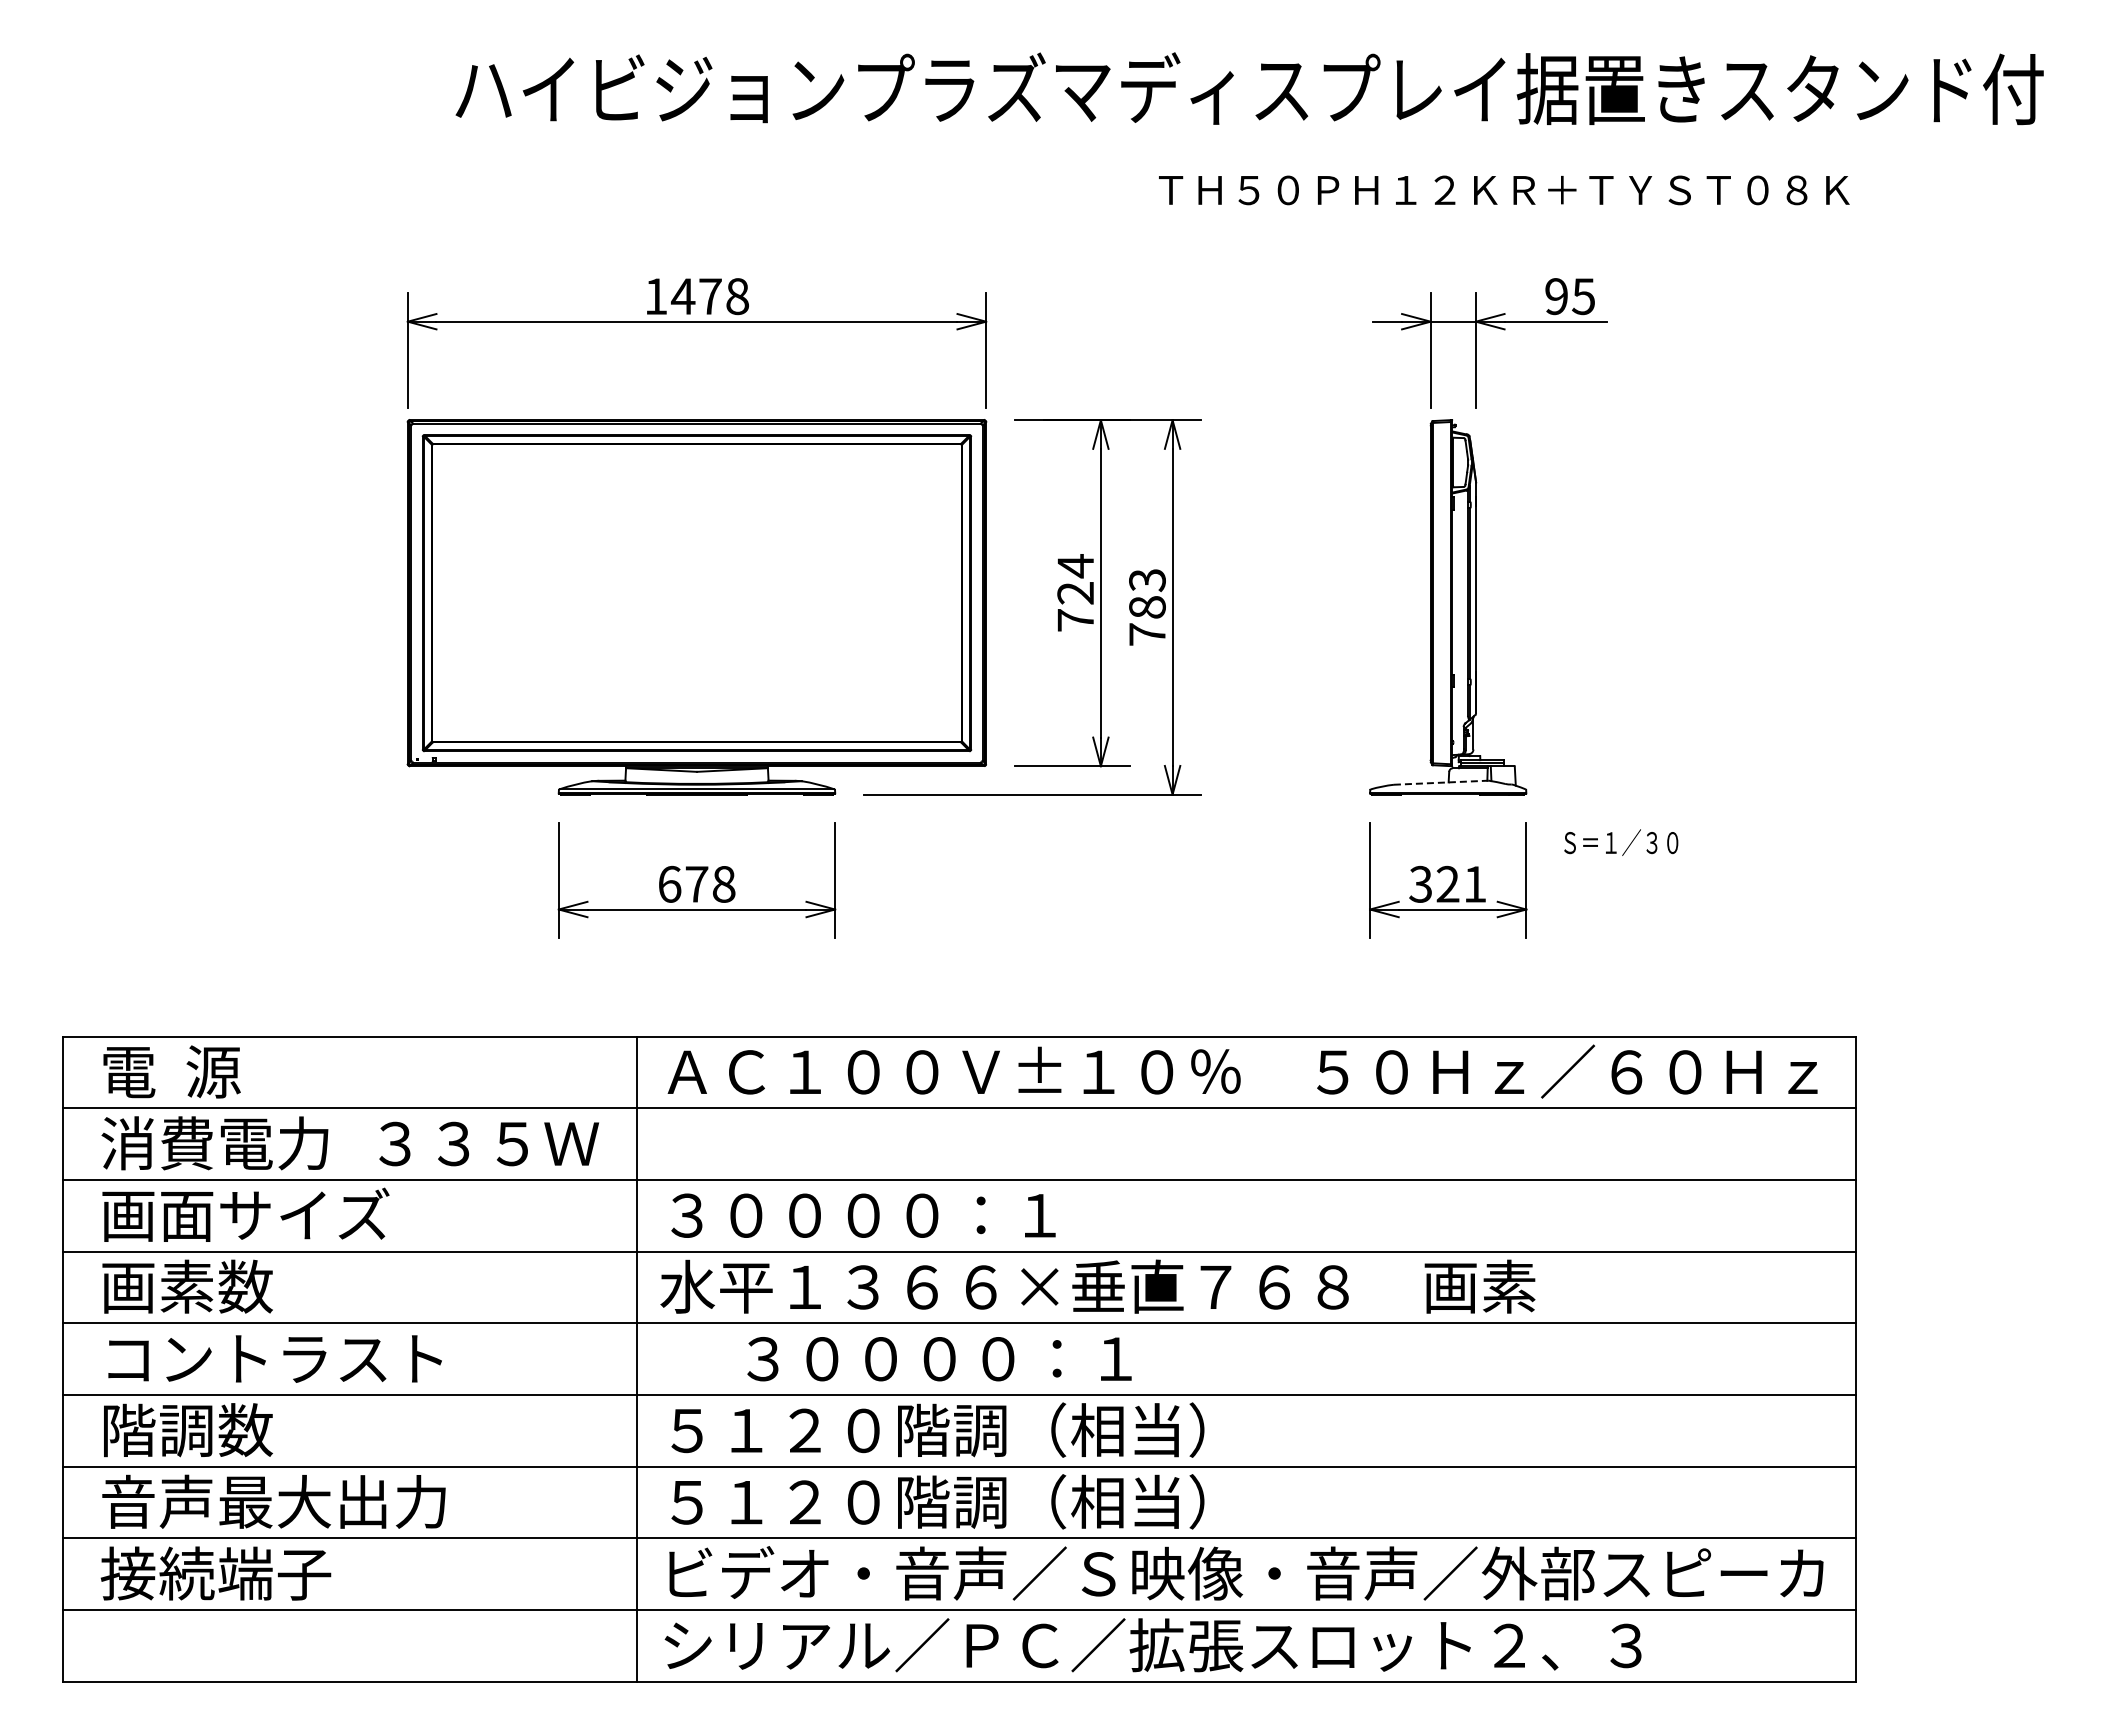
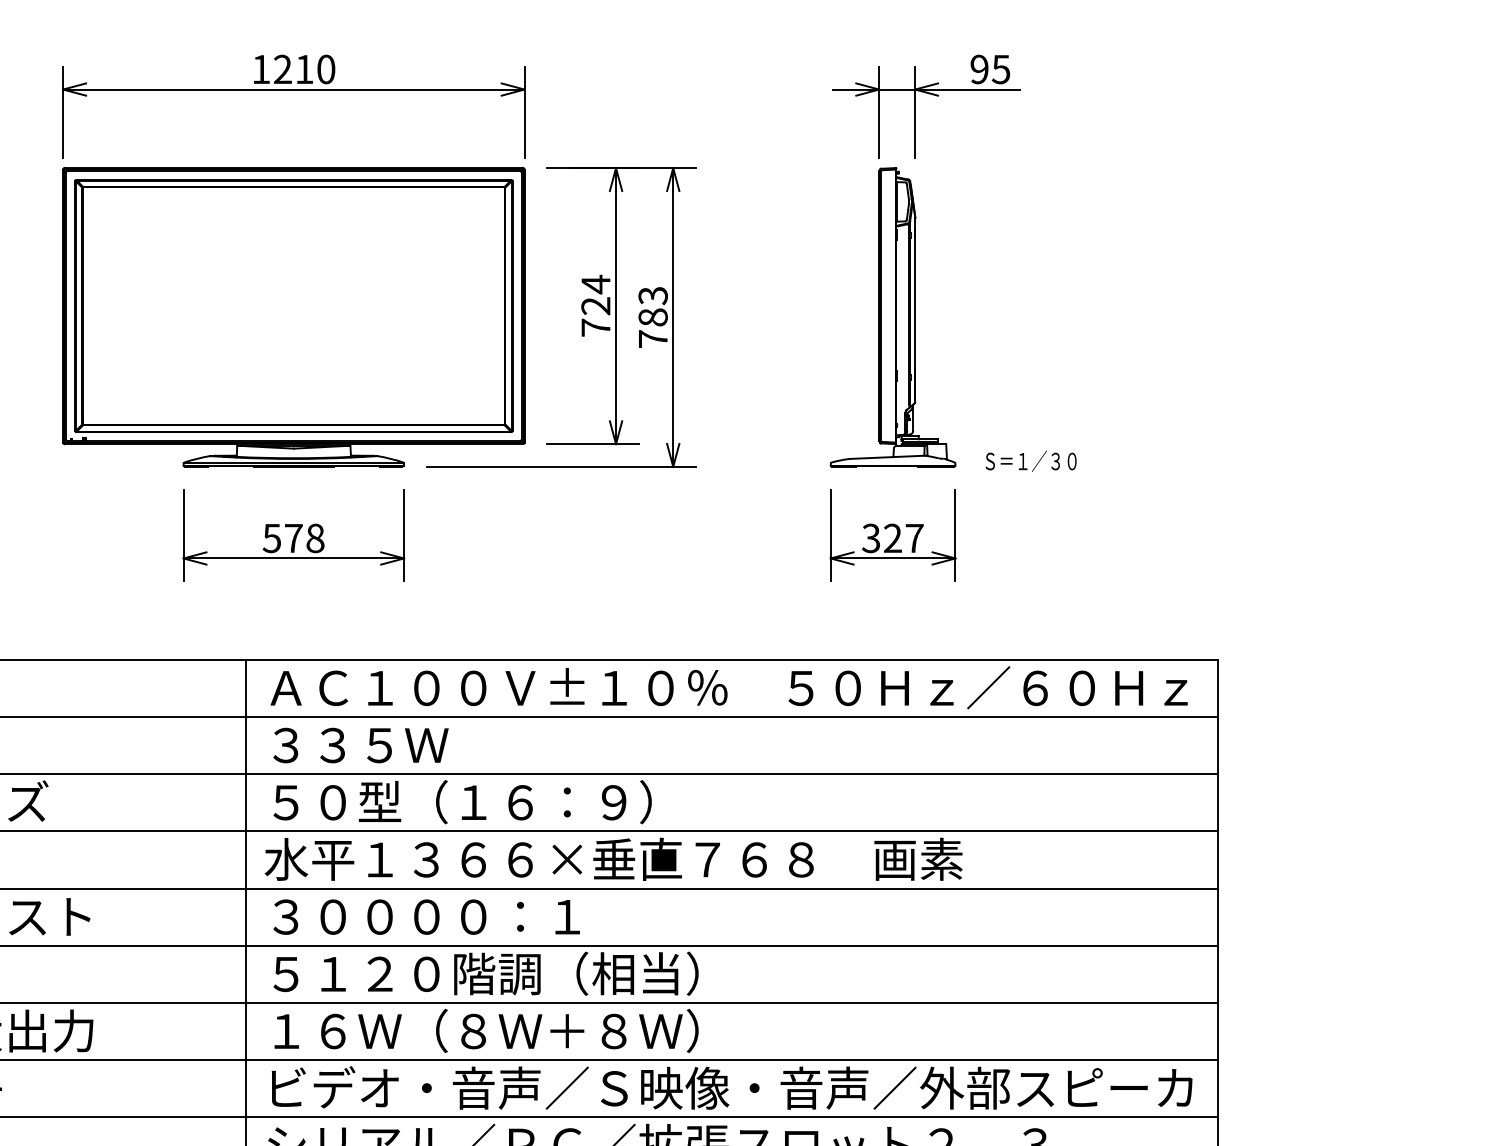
text: (709, 296) -> (303, 69), 1478 -> 1210
line: (1441, 782) -> (887, 457), dashed -> solid
text: (1621, 842) -> (1031, 461), moved
text: (669, 883) -> (271, 537), 678 -> 578
text: (1475, 884) -> (914, 538), 321 -> 327
text: (488, 1143) -> (360, 745), moved
text: (908, 1214) -> (462, 801), ３００００：１ -> ５０型（１６：９）
text: (939, 1359) -> (426, 917), moved
text: (927, 1501) -> (477, 1030), ５１２０階調（相当） -> １６Ｗ（８Ｗ＋８Ｗ）

